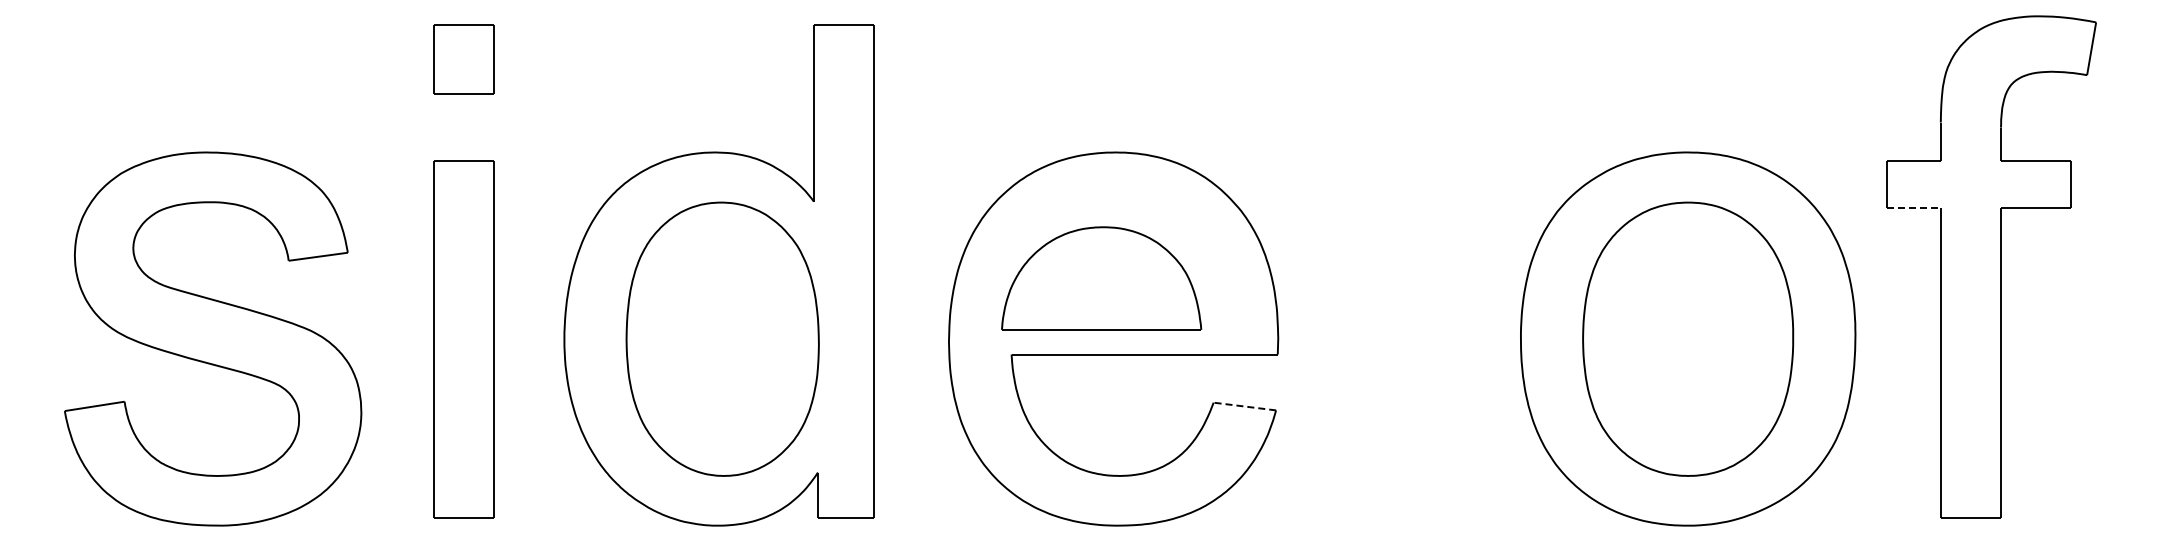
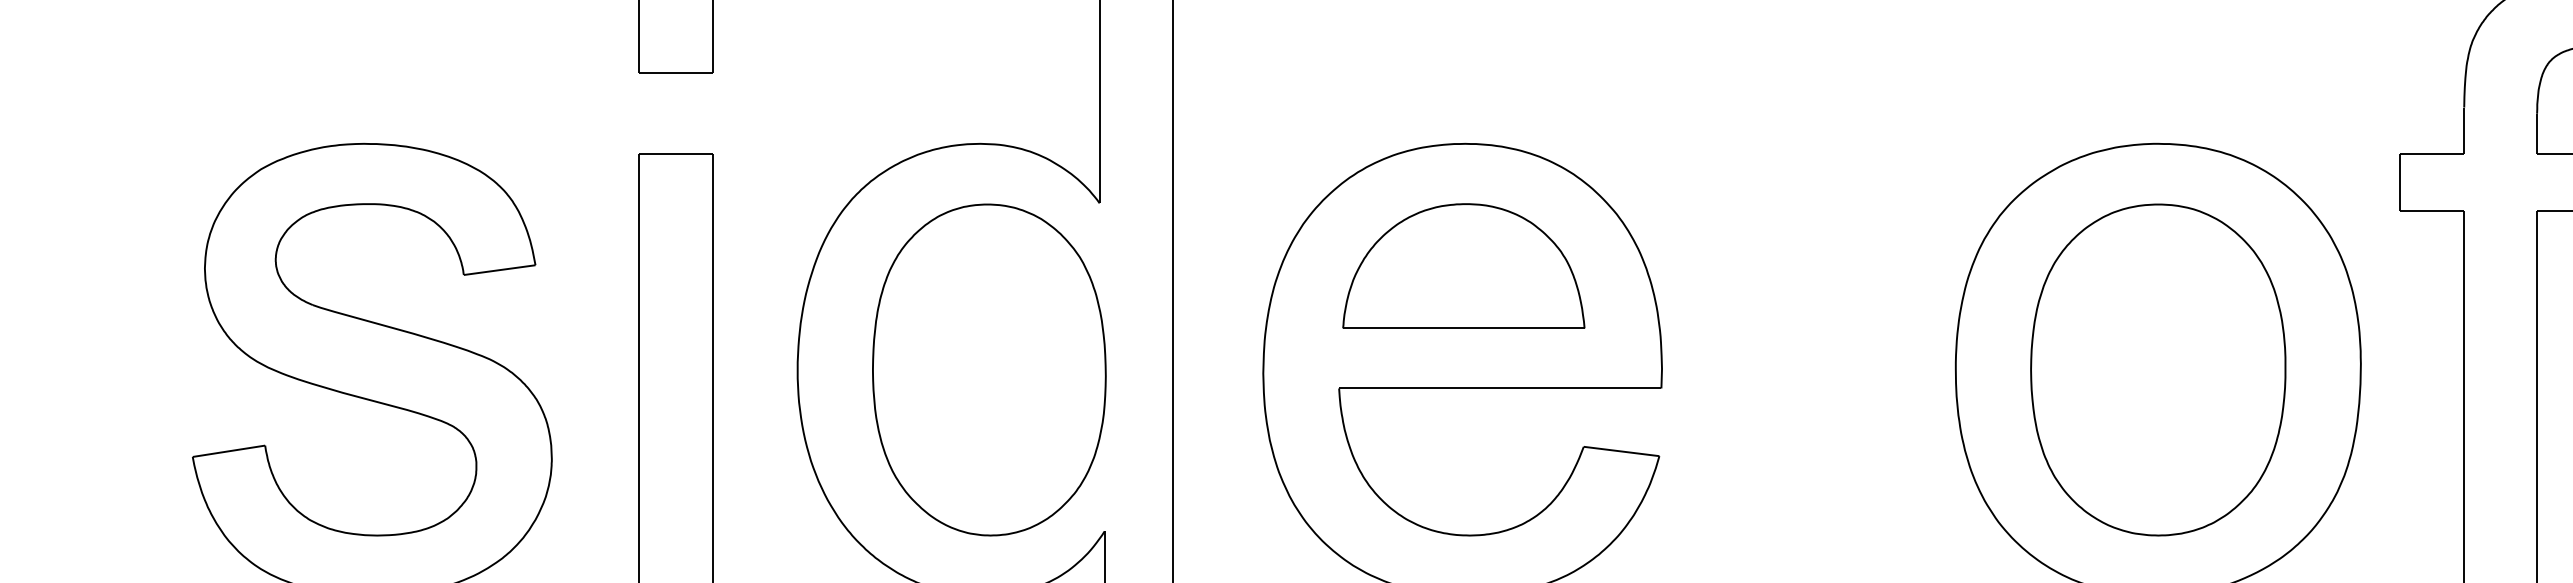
line: (1914, 207) -> (2432, 210), dashed -> solid
part: (1101, 278) -> (1463, 266), moved
line: (1244, 406) -> (1621, 451), dashed -> solid

